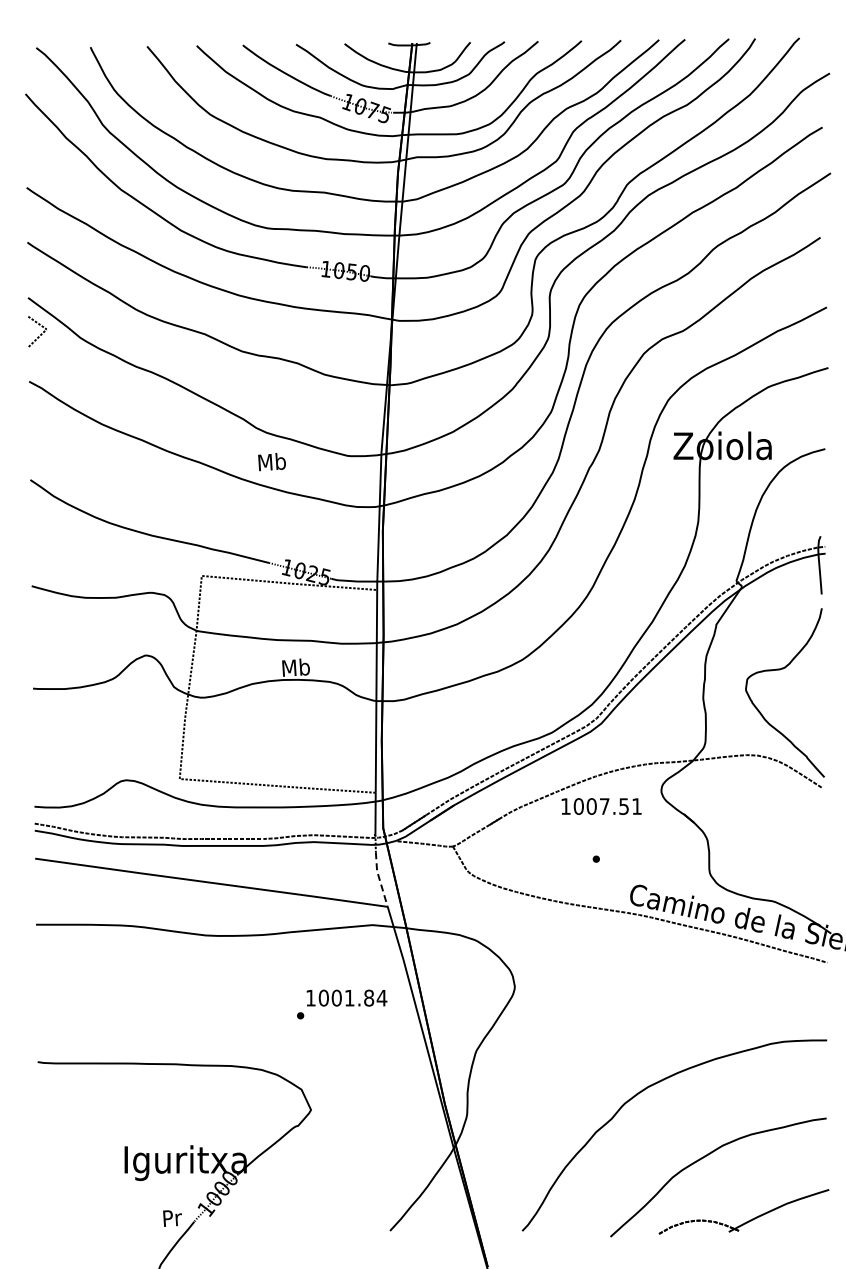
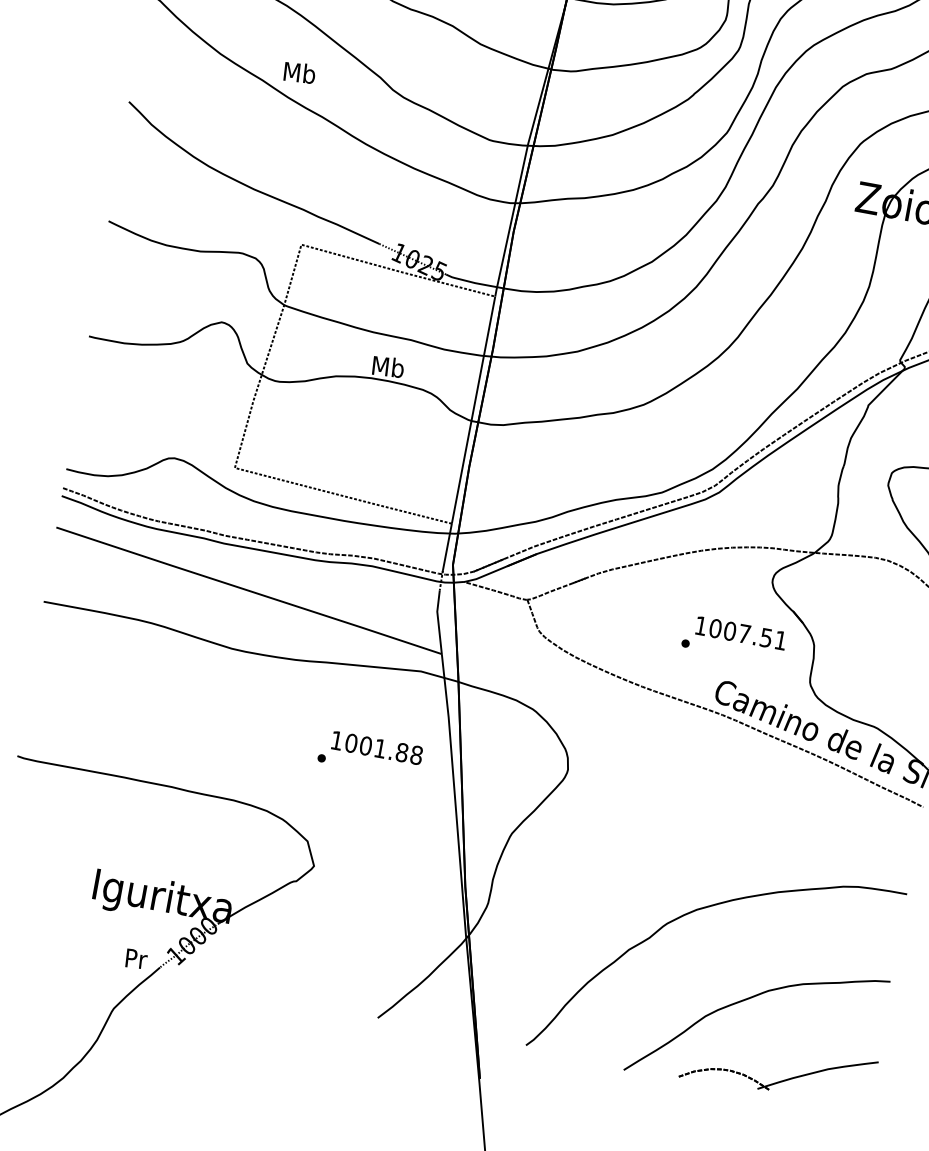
text: (271, 462) -> (298, 73), moved
text: (601, 806) -> (741, 633), moved
line: (379, 879) -> (438, 621), dashed -> solid
text: (381, 997) -> (416, 754), 1001.84 -> 1001.88

